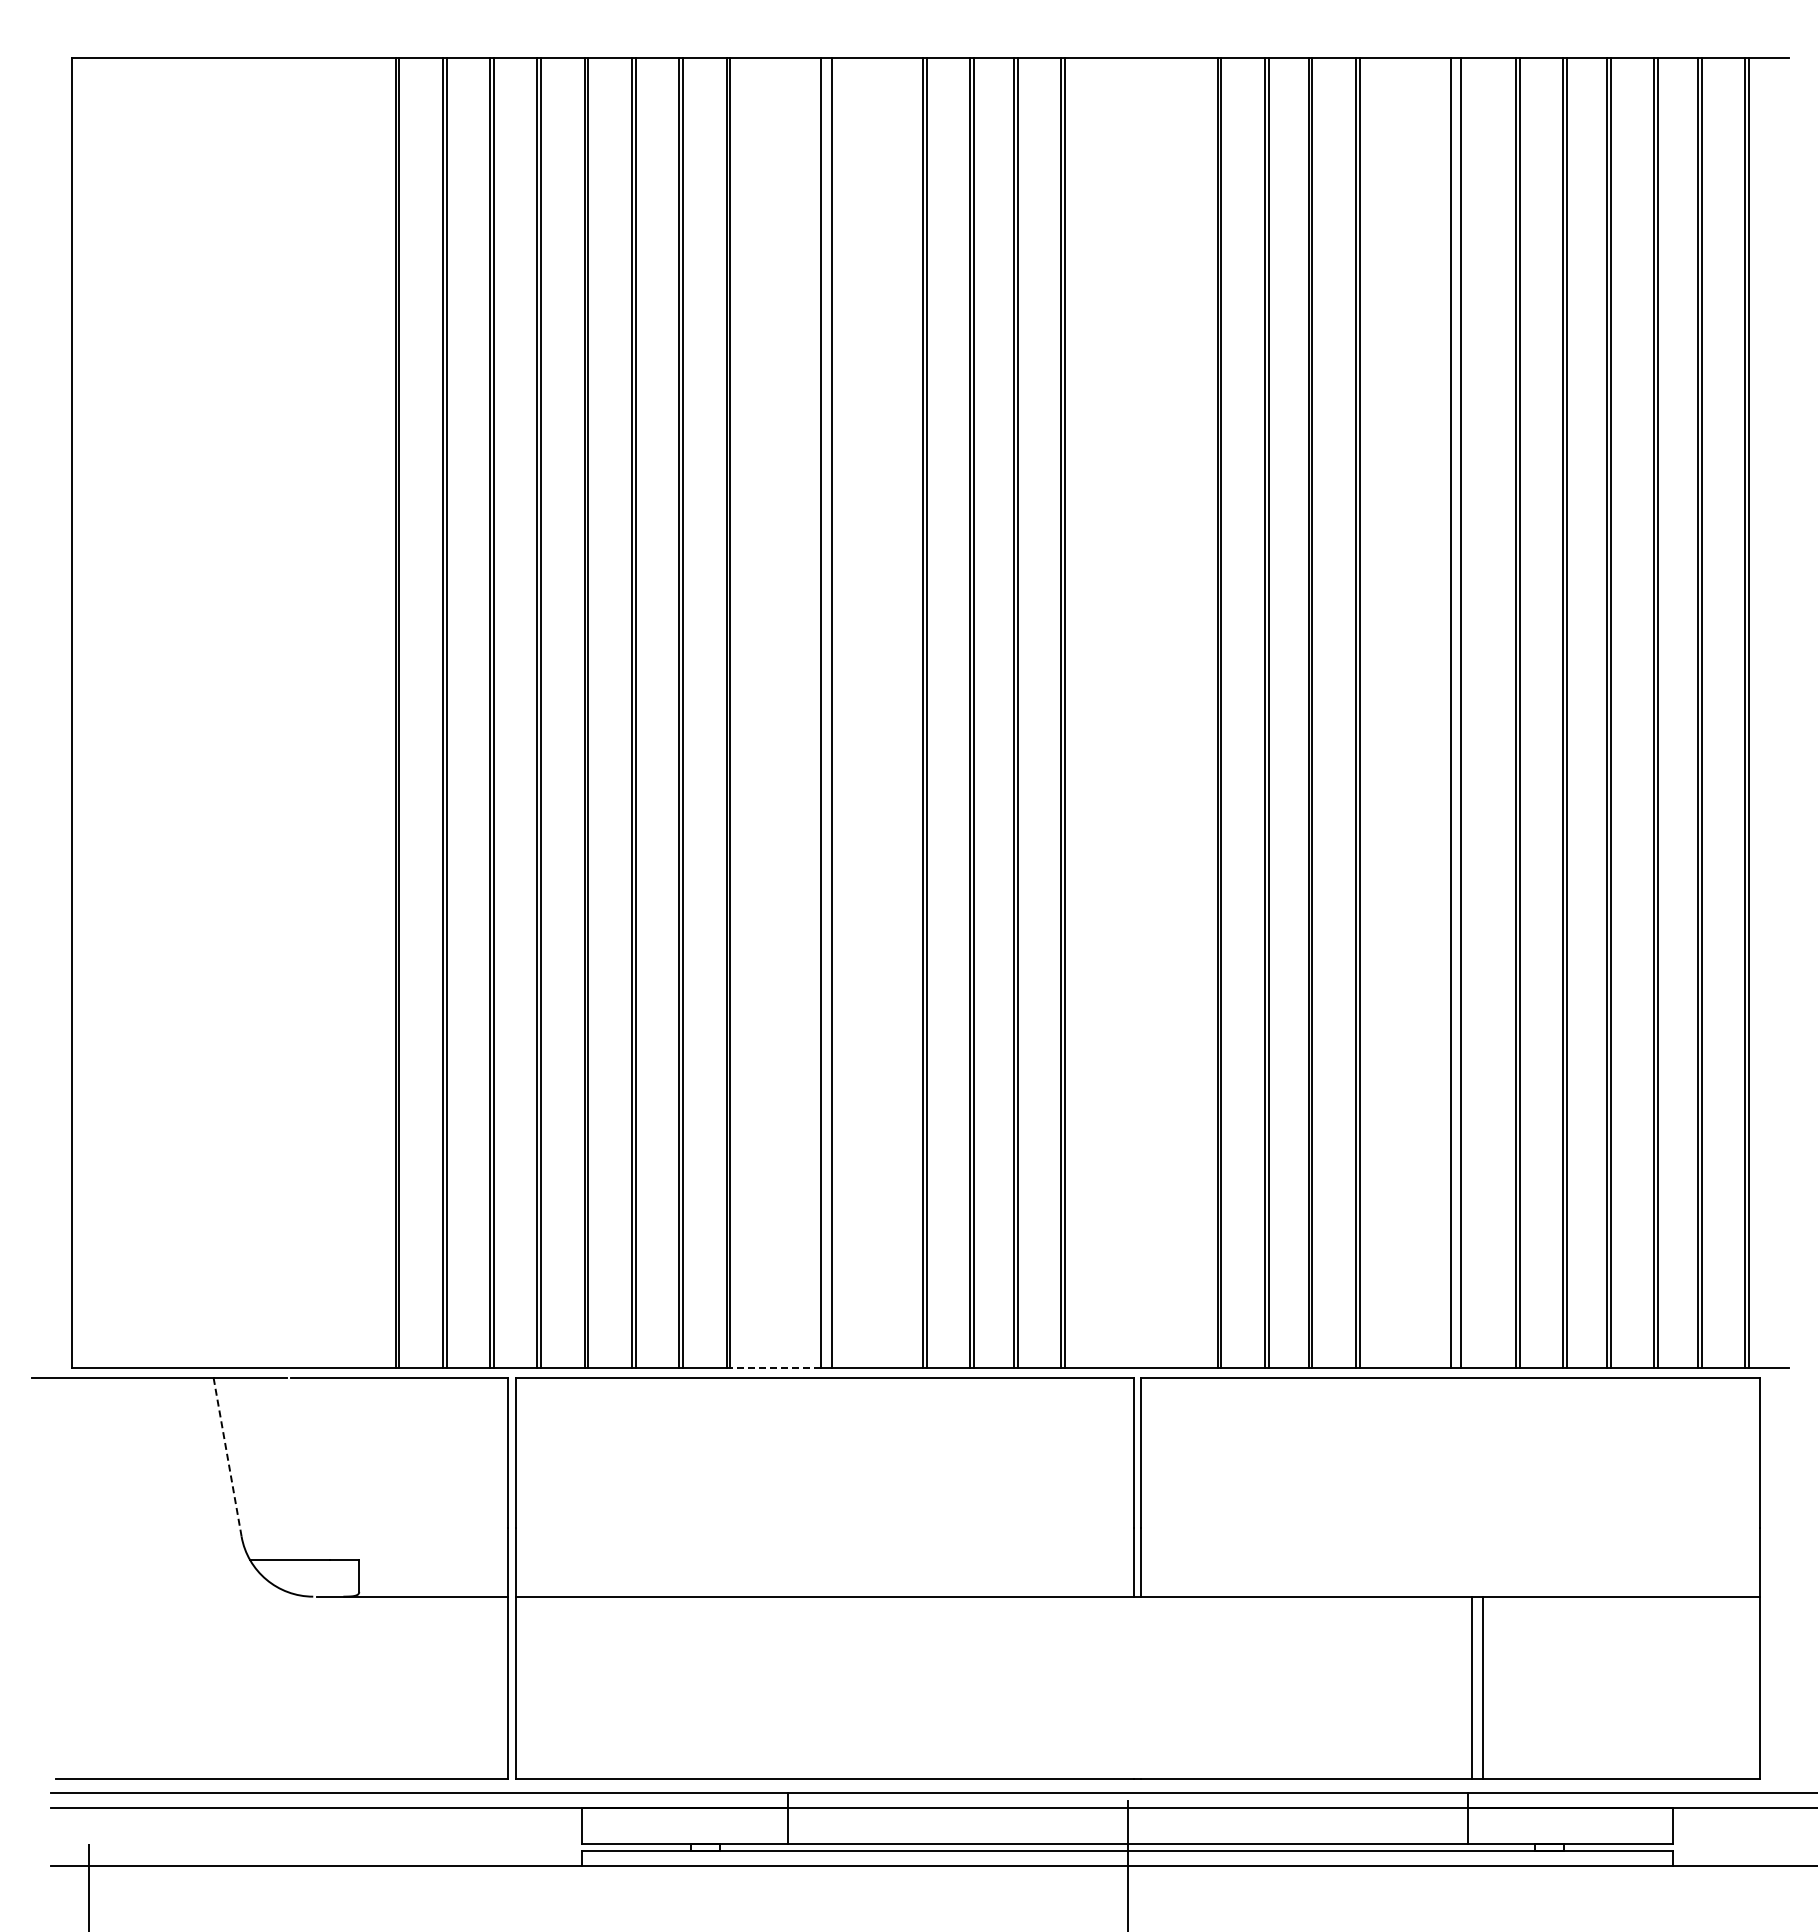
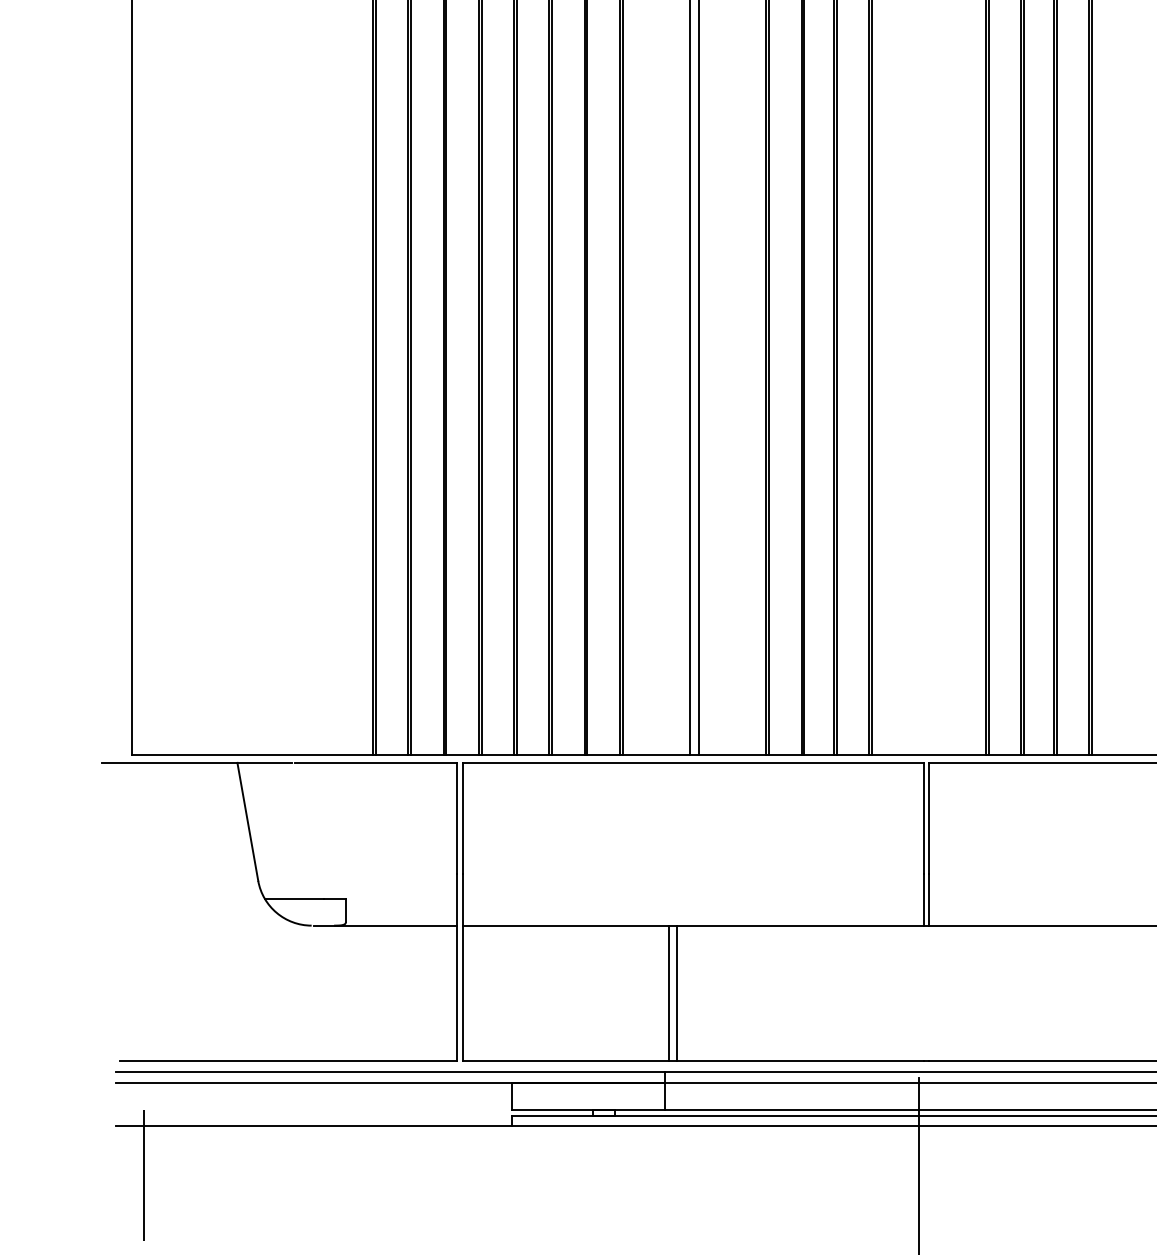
line: (775, 1367) -> (656, 754), dashed -> solid
line: (227, 1456) -> (247, 821), dashed -> solid
line: (792, 1687) -> (669, 993), added
line: (803, 1687) -> (677, 993), added

